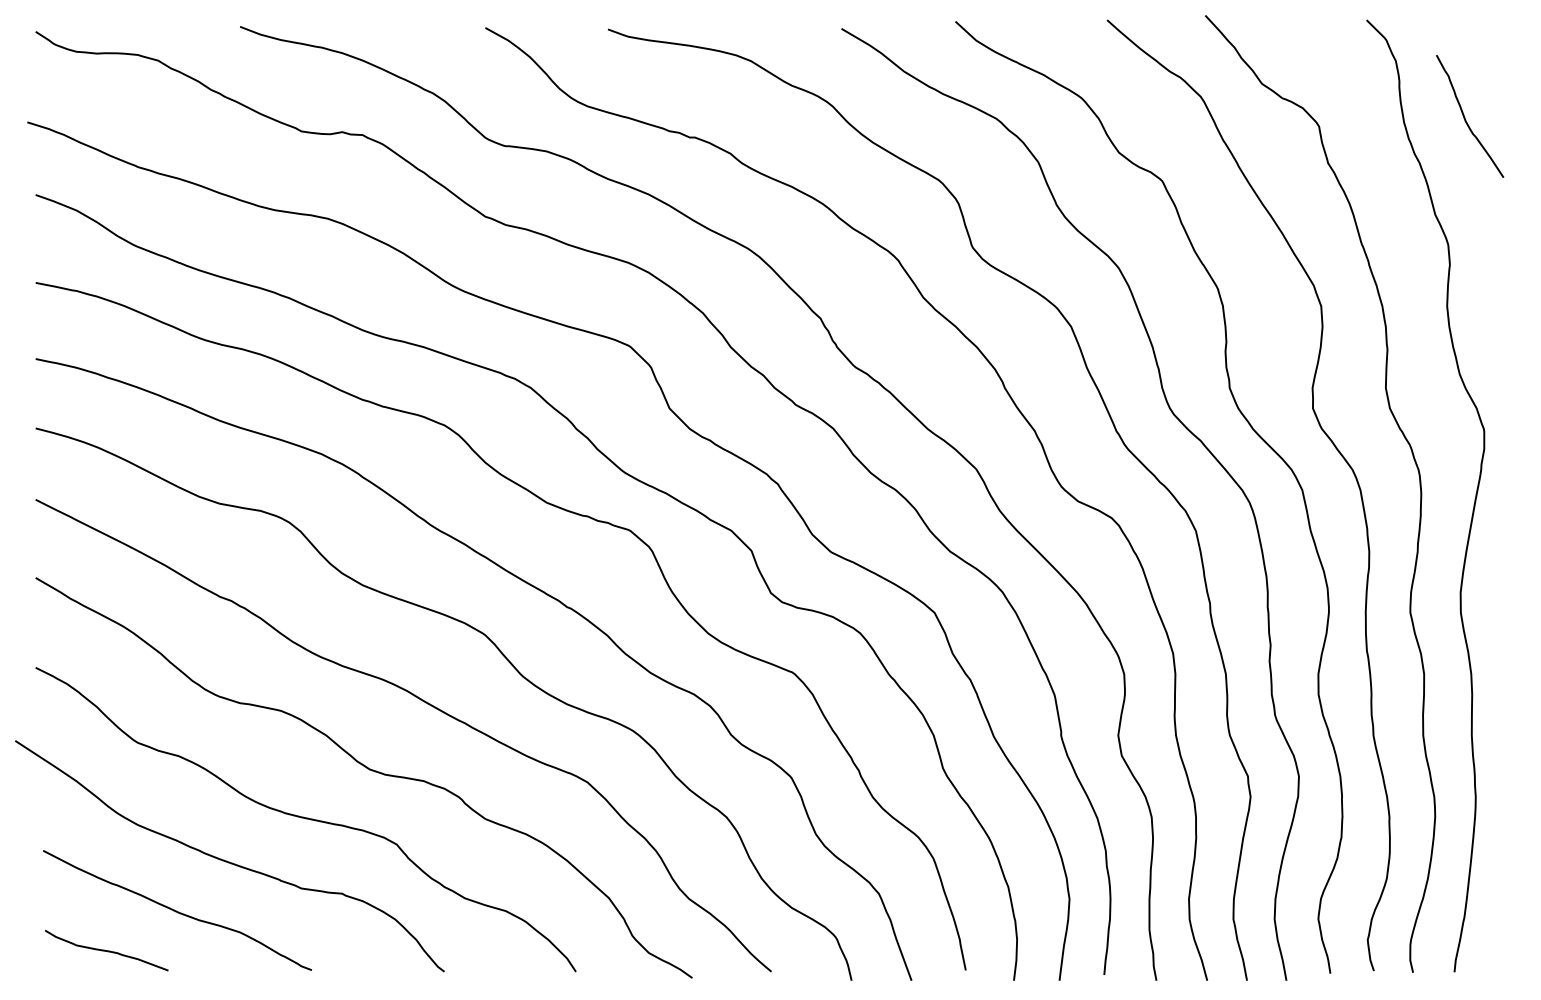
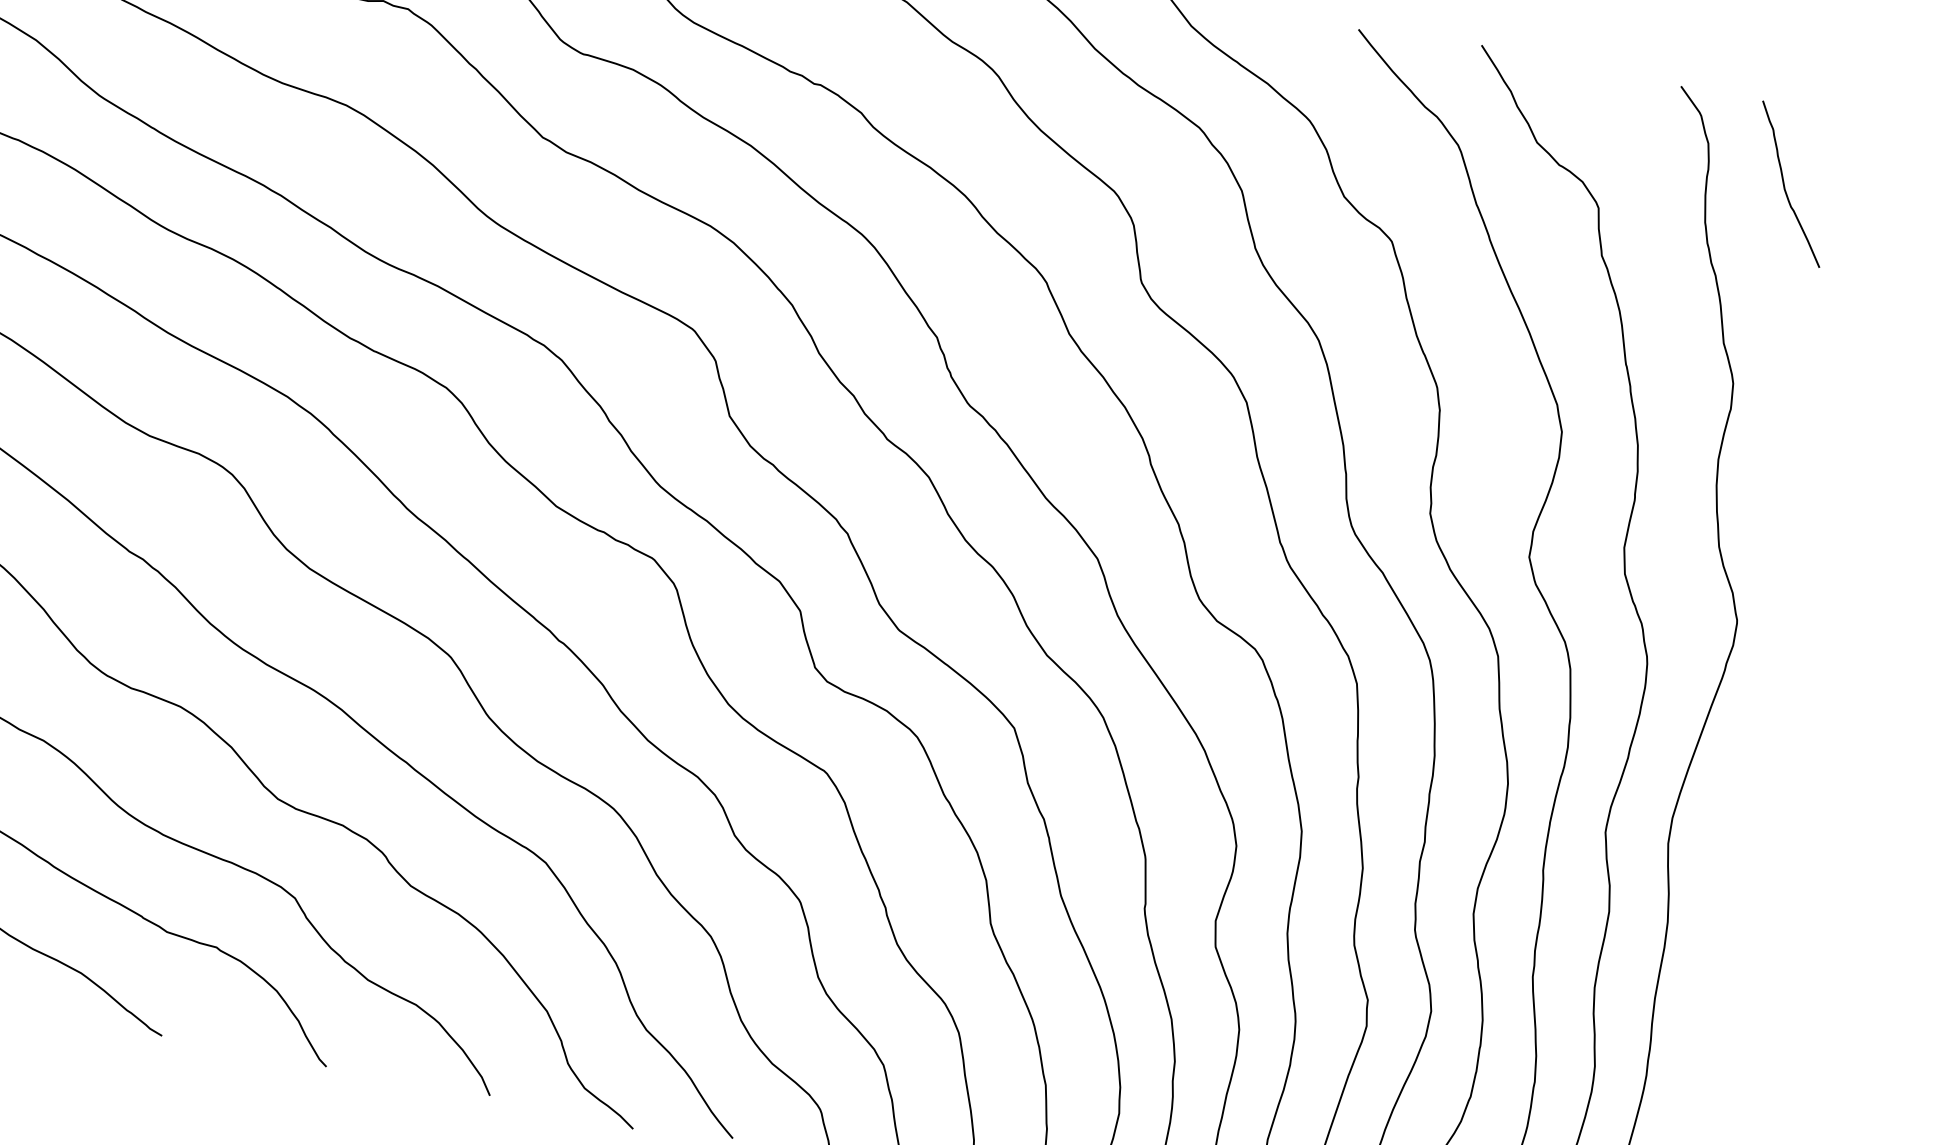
curve: (1465, 117) -> (1785, 184), moved

